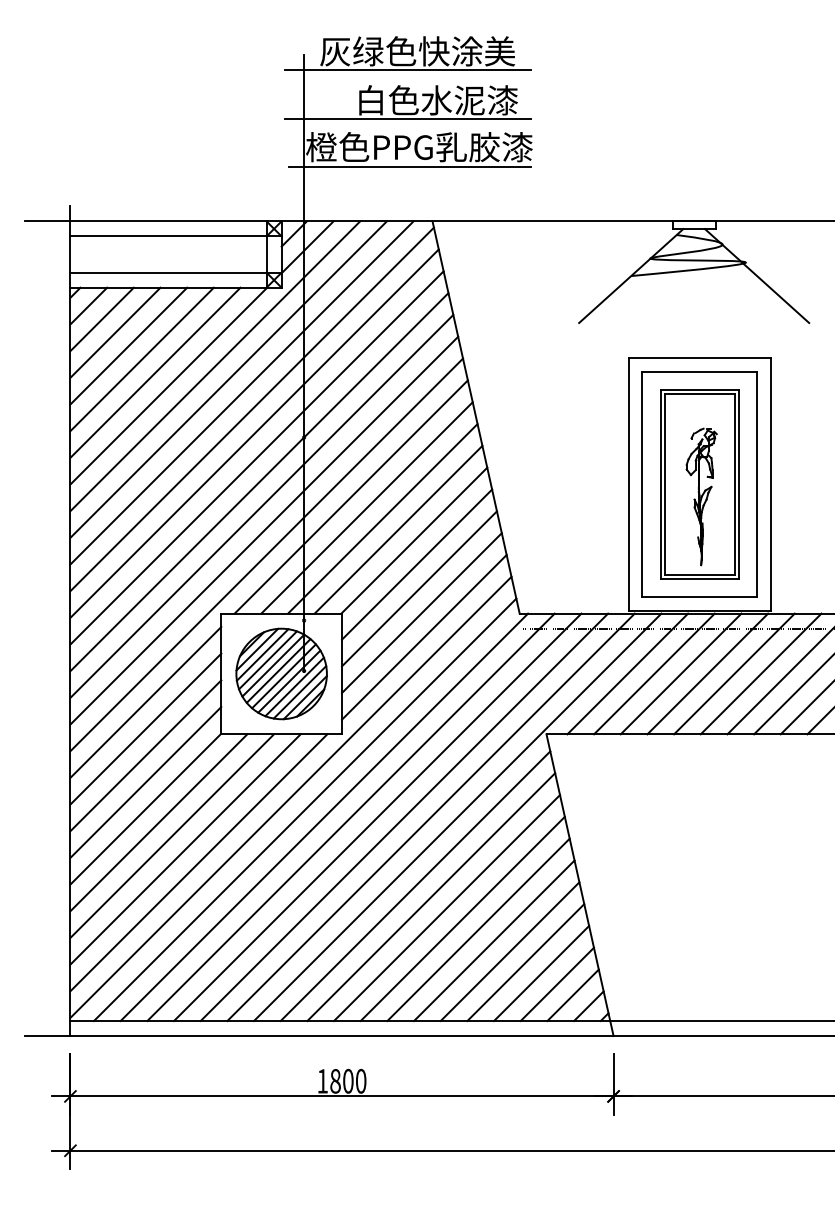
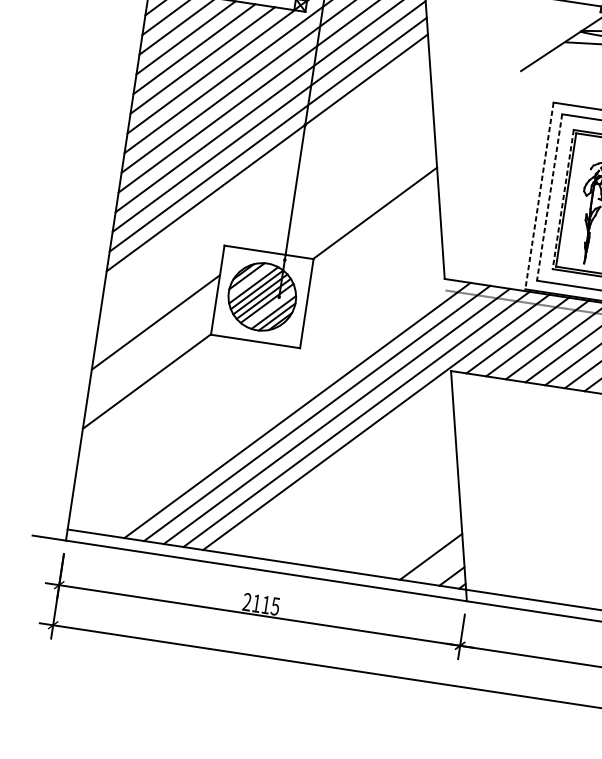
line: (642, 484) -> (549, 197), solid -> dashed
line: (628, 485) -> (539, 196), solid -> dashed
line: (660, 485) -> (562, 200), solid -> dashed
line: (350, 496) -> (332, 173), removed
line: (261, 505) -> (266, 170), removed
line: (366, 507) -> (343, 183), removed
line: (382, 518) -> (354, 193), removed
line: (398, 529) -> (364, 203), removed
line: (264, 530) -> (265, 189), removed
line: (266, 554) -> (264, 207), removed
line: (417, 564) -> (374, 231), removed
line: (419, 588) -> (373, 249), removed
line: (421, 613) -> (372, 267), removed
line: (424, 637) -> (371, 285), removed
line: (262, 654) -> (250, 280), removed
line: (294, 686) -> (270, 307), removed
line: (145, 702) -> (158, 302), removed
line: (145, 755) -> (152, 341), removed
line: (145, 782) -> (149, 361), removed
line: (290, 796) -> (255, 388), removed
line: (305, 809) -> (264, 399), removed
line: (324, 816) -> (278, 406), removed
line: (158, 822) -> (154, 392), removed
line: (172, 835) -> (163, 403), removed
line: (185, 849) -> (171, 415), removed
line: (198, 862) -> (179, 426), removed
line: (415, 885) -> (337, 468), removed
line: (431, 896) -> (348, 477), removed
line: (447, 907) -> (358, 487), removed
line: (462, 918) -> (368, 497), removed
line: (478, 929) -> (379, 507), removed
line: (494, 940) -> (389, 517), removed
line: (509, 951) -> (399, 527), removed
line: (525, 962) -> (410, 537), removed
line: (541, 972) -> (420, 546), removed
line: (572, 994) -> (441, 565), removed
text: (341, 1080) -> (261, 603), 1800 -> 2115

